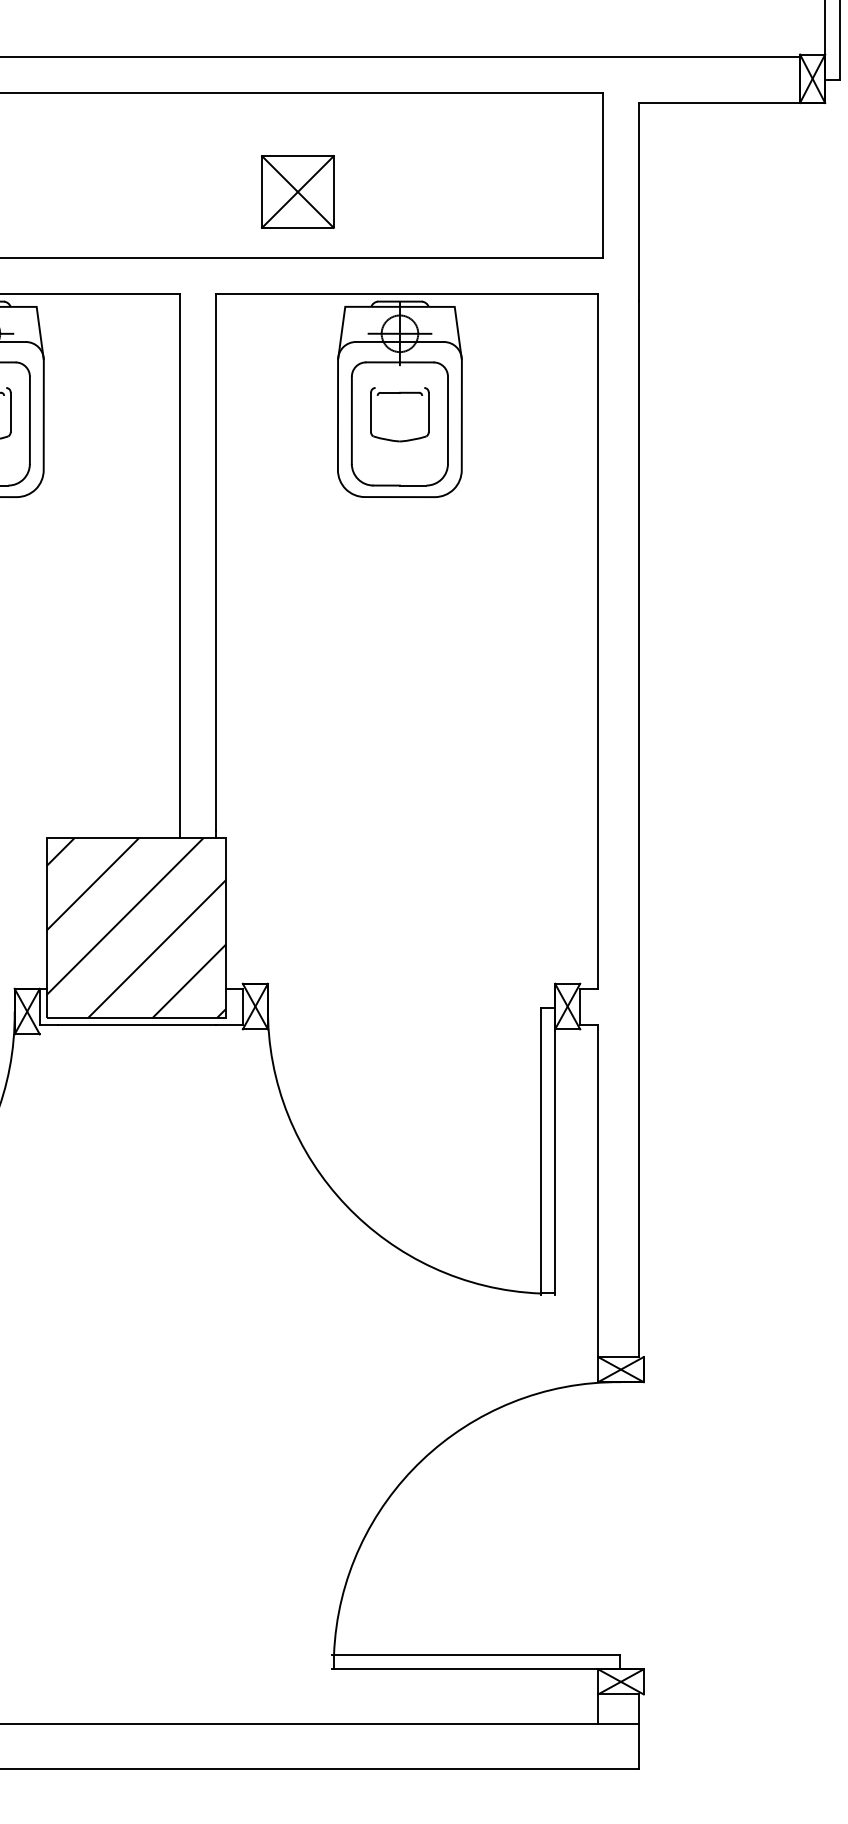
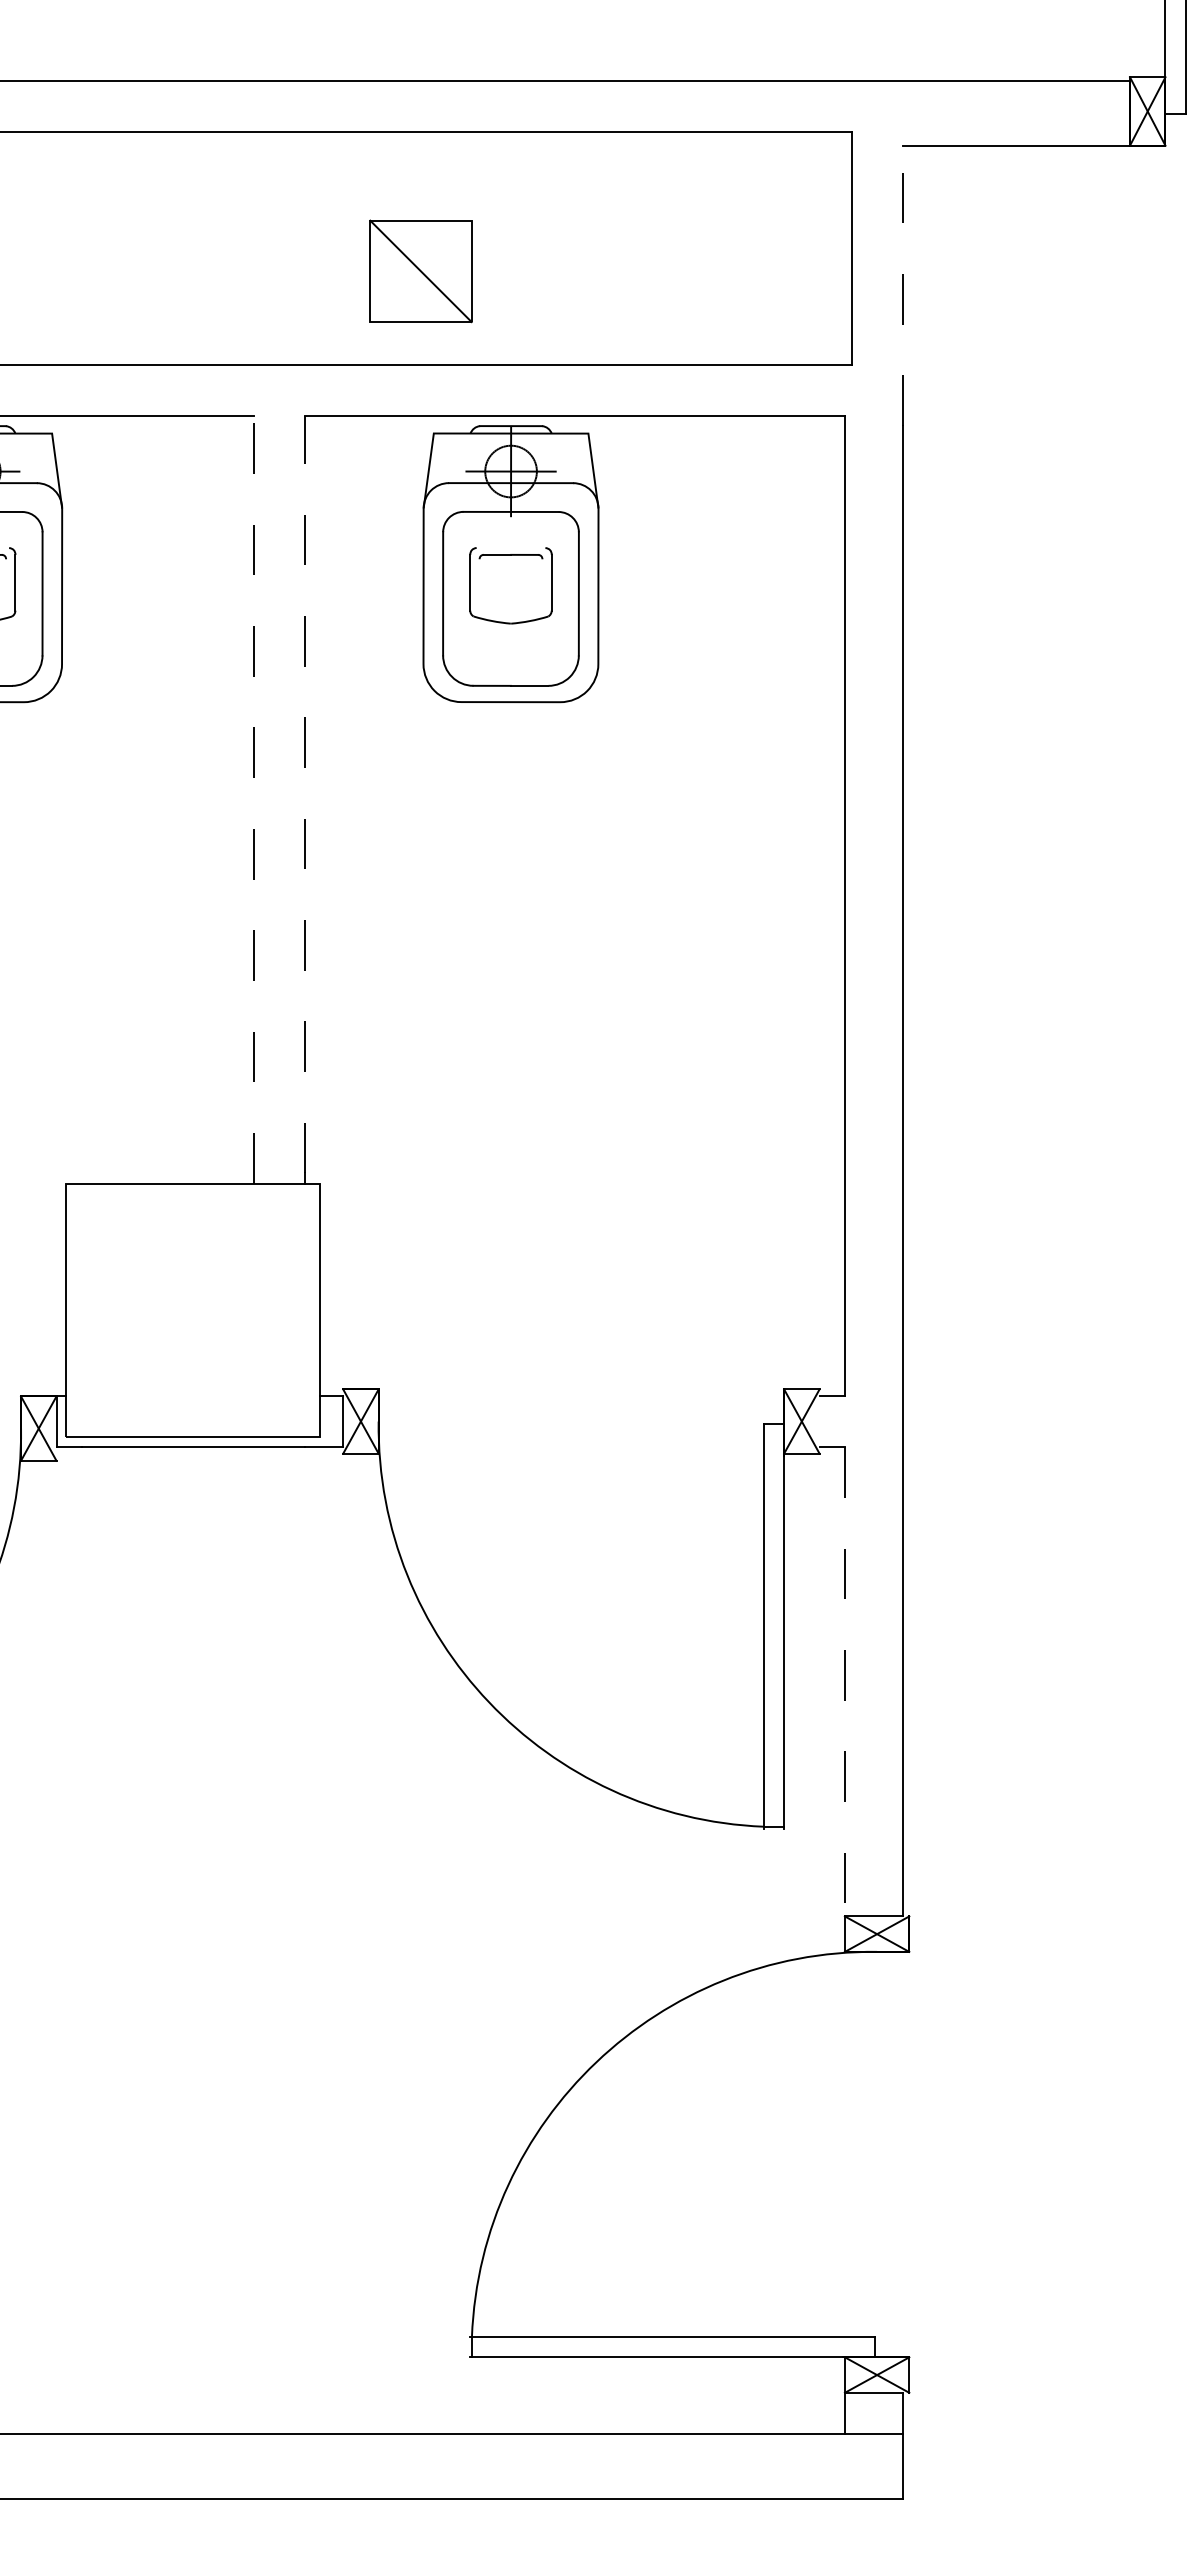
line: (297, 192) -> (420, 271), removed
line: (638, 202) -> (902, 285), solid -> dashed
part: (399, 399) -> (510, 564), moved
line: (215, 562) -> (304, 794), solid -> dashed
line: (180, 566) -> (254, 799), solid -> dashed
hatch: (136, 927) -> (192, 1310), removed
line: (580, 1006) -> (819, 1421), removed
line: (597, 1190) -> (844, 1681), solid -> dashed

